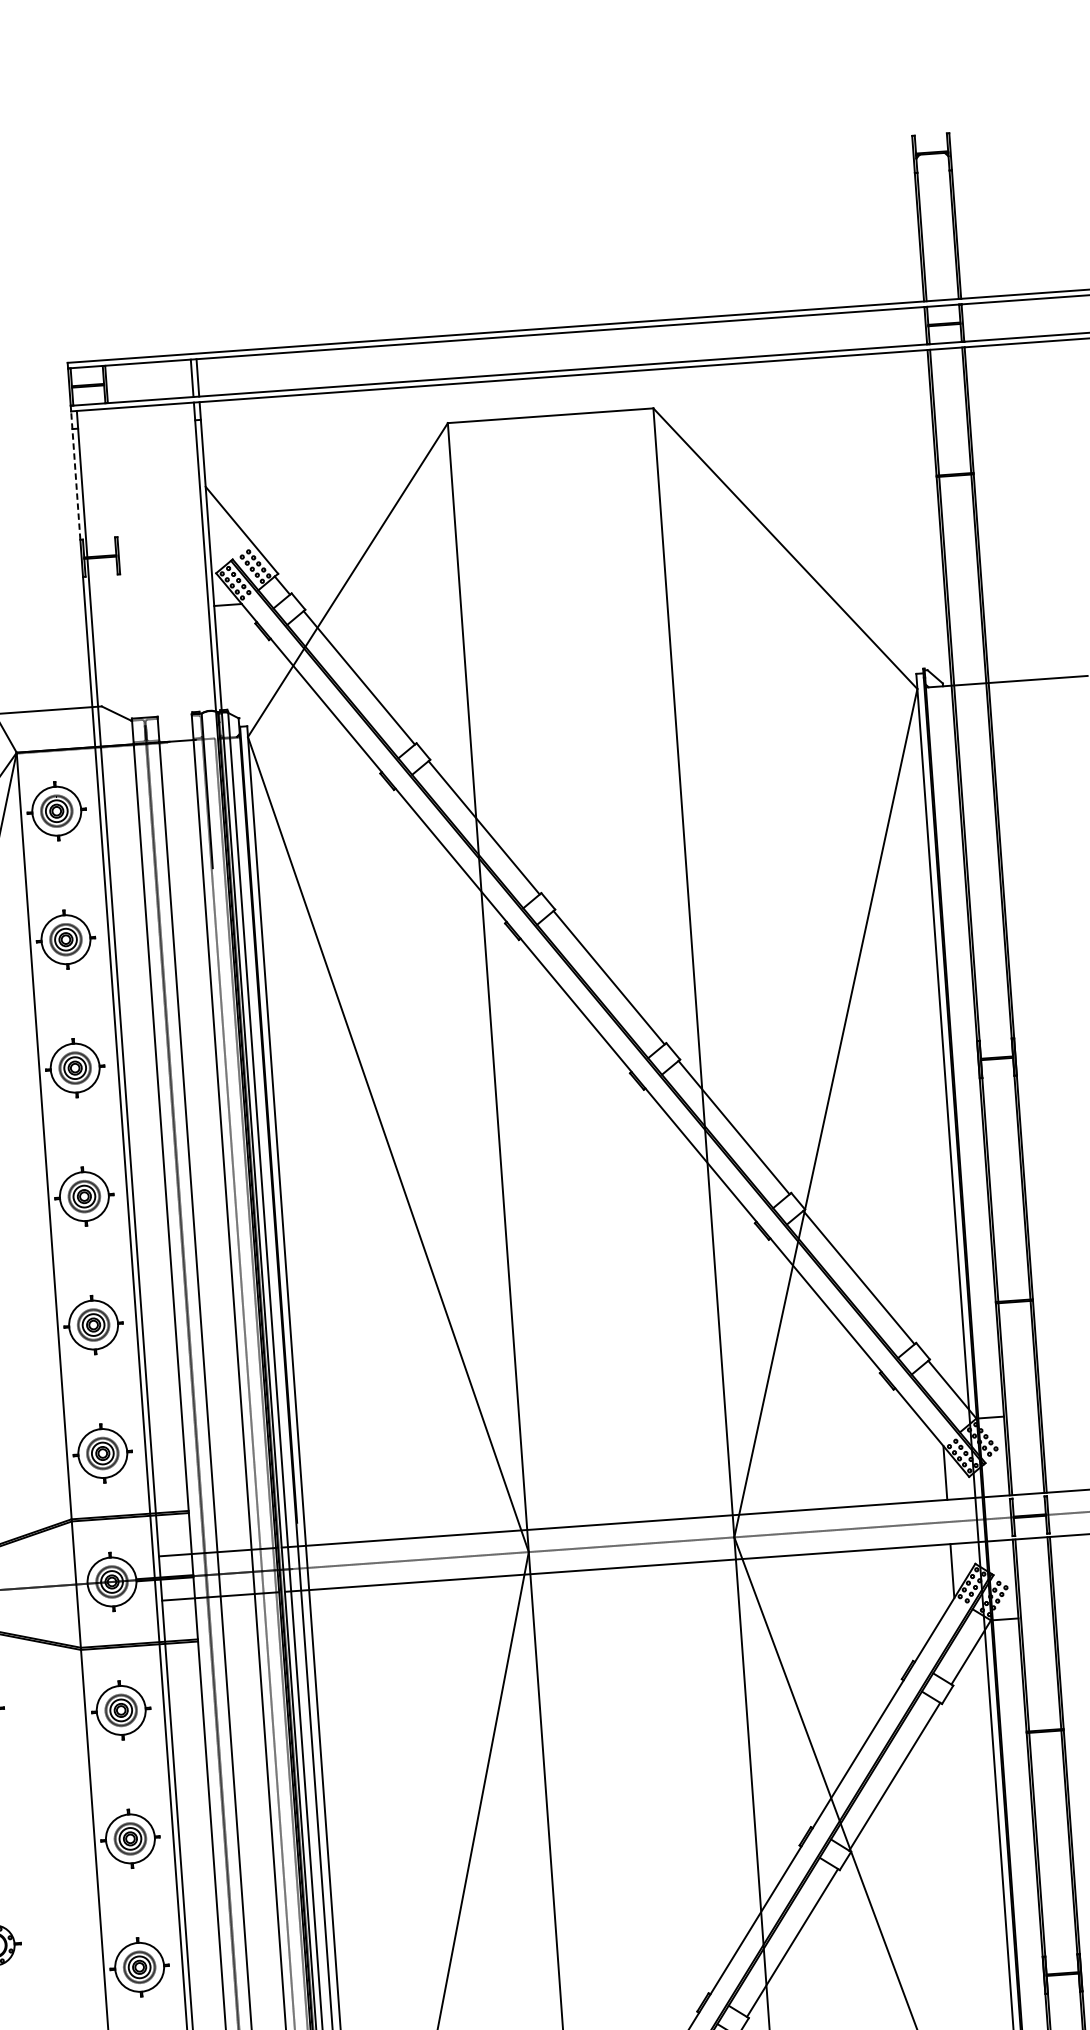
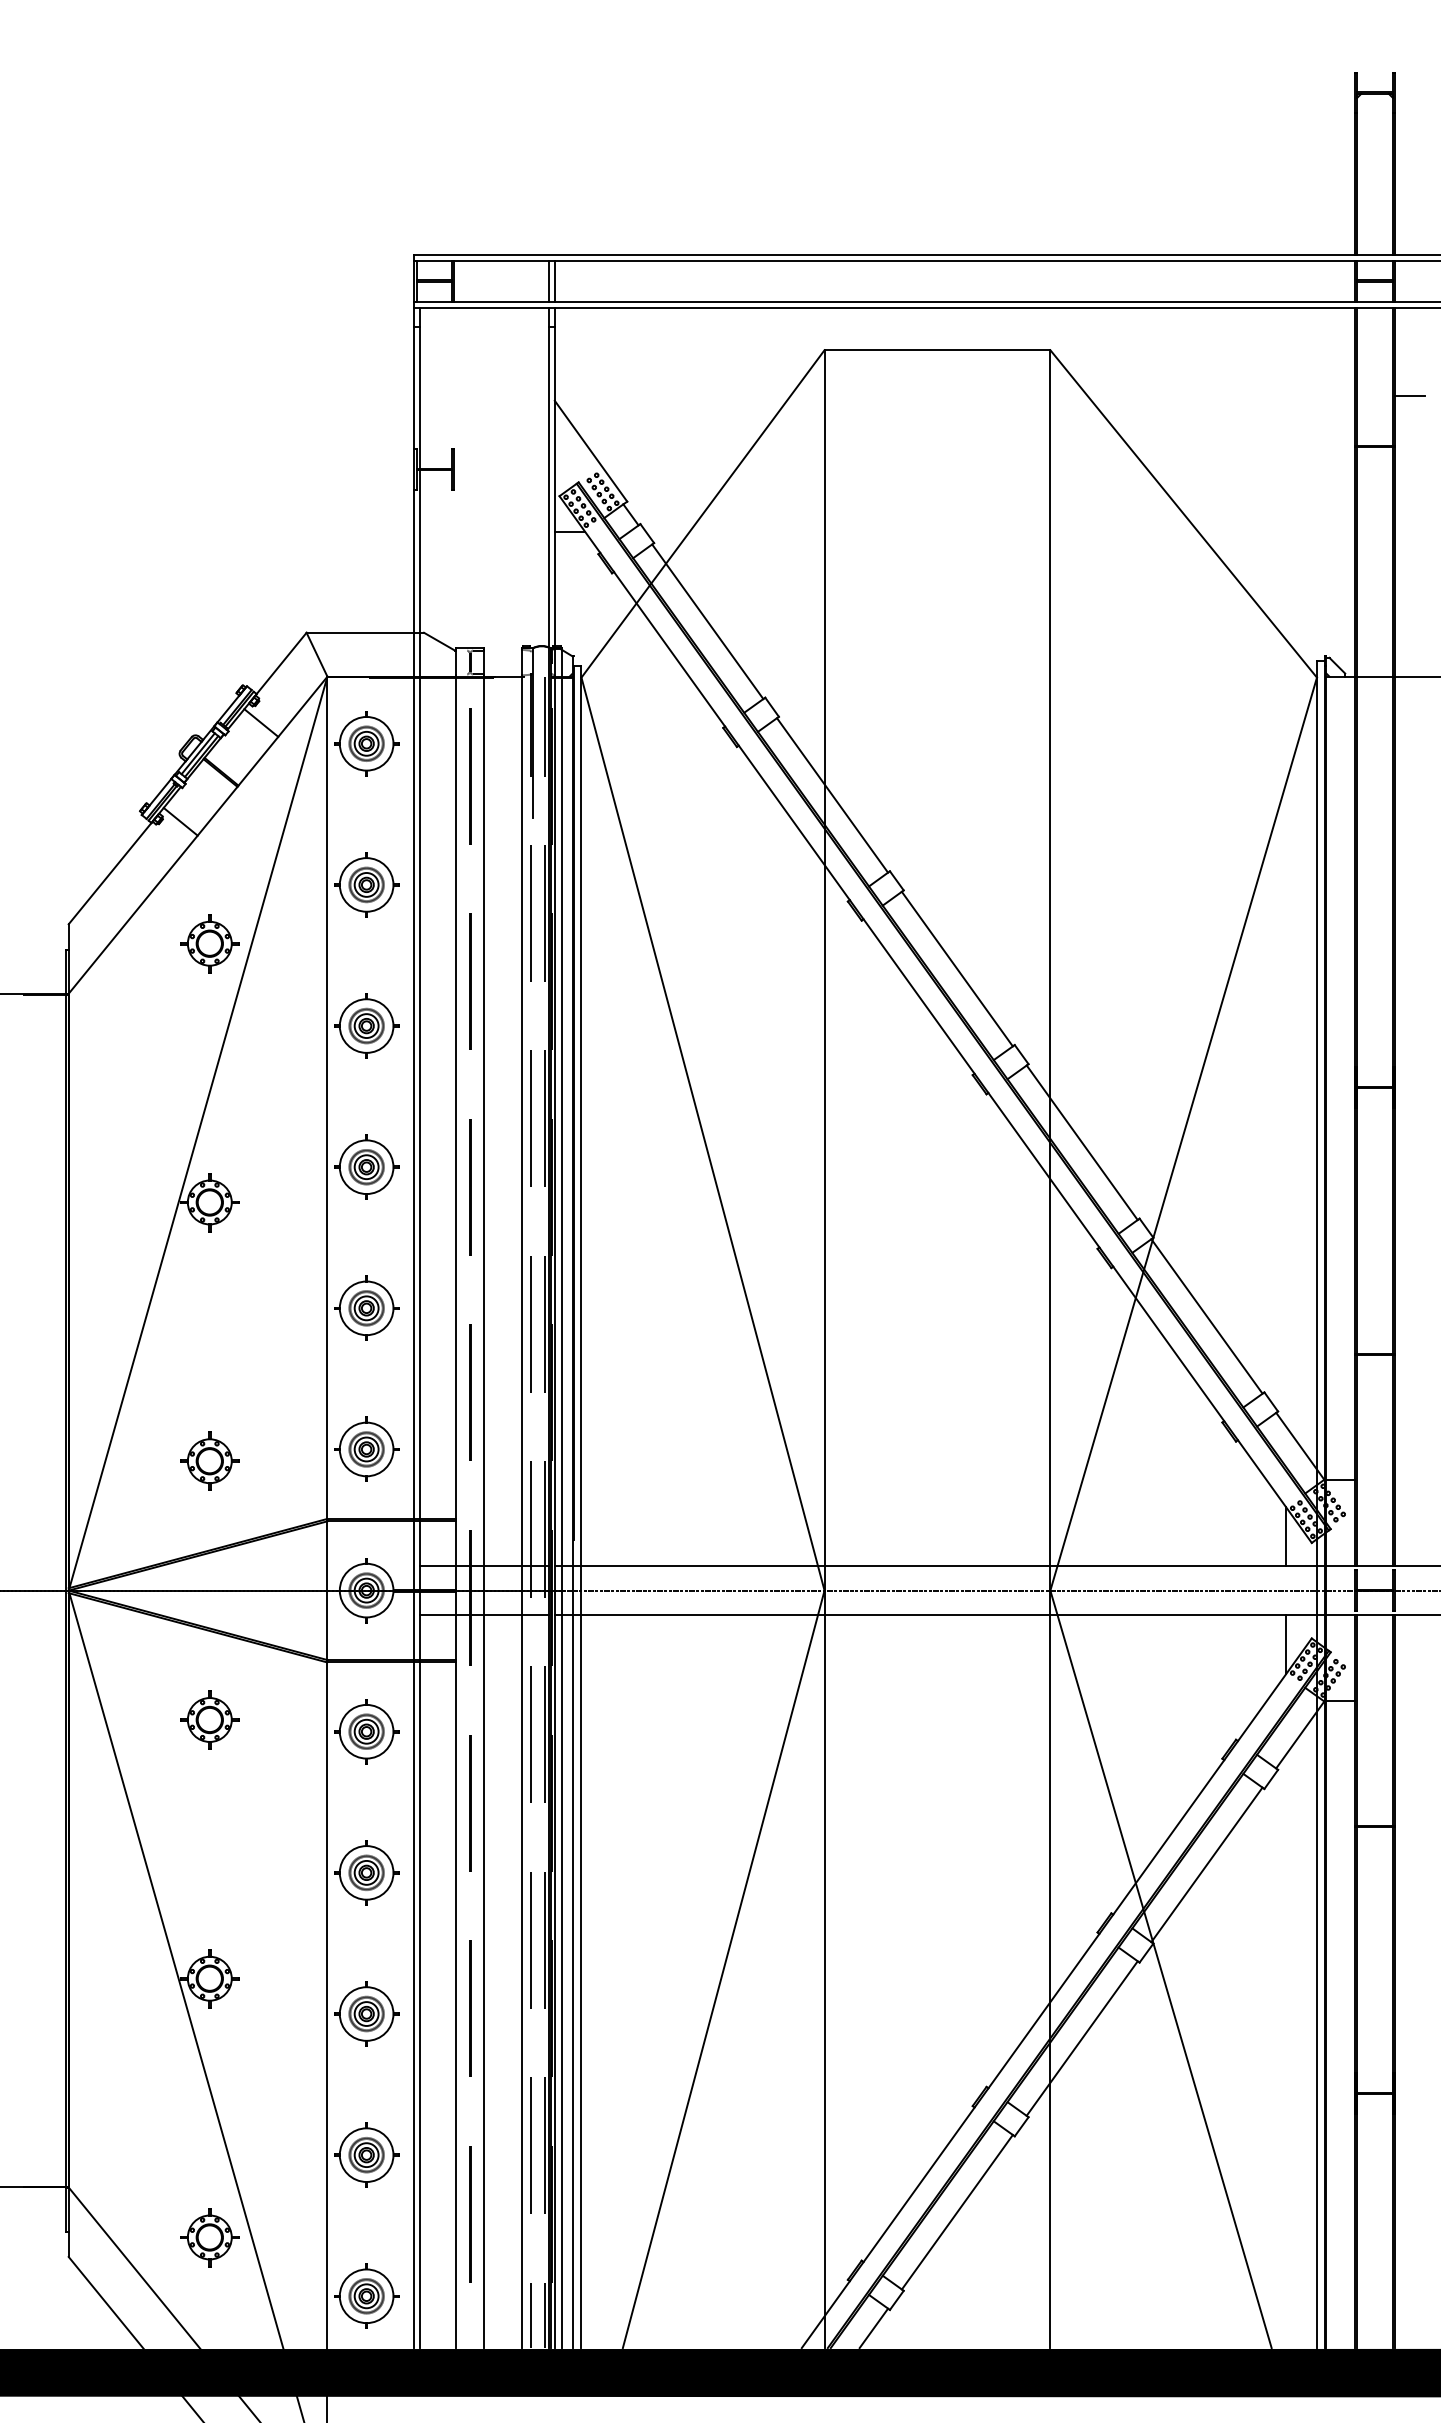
line: (983, 426) -> (1409, 395), added
line: (75, 475) -> (413, 378), dashed -> solid

